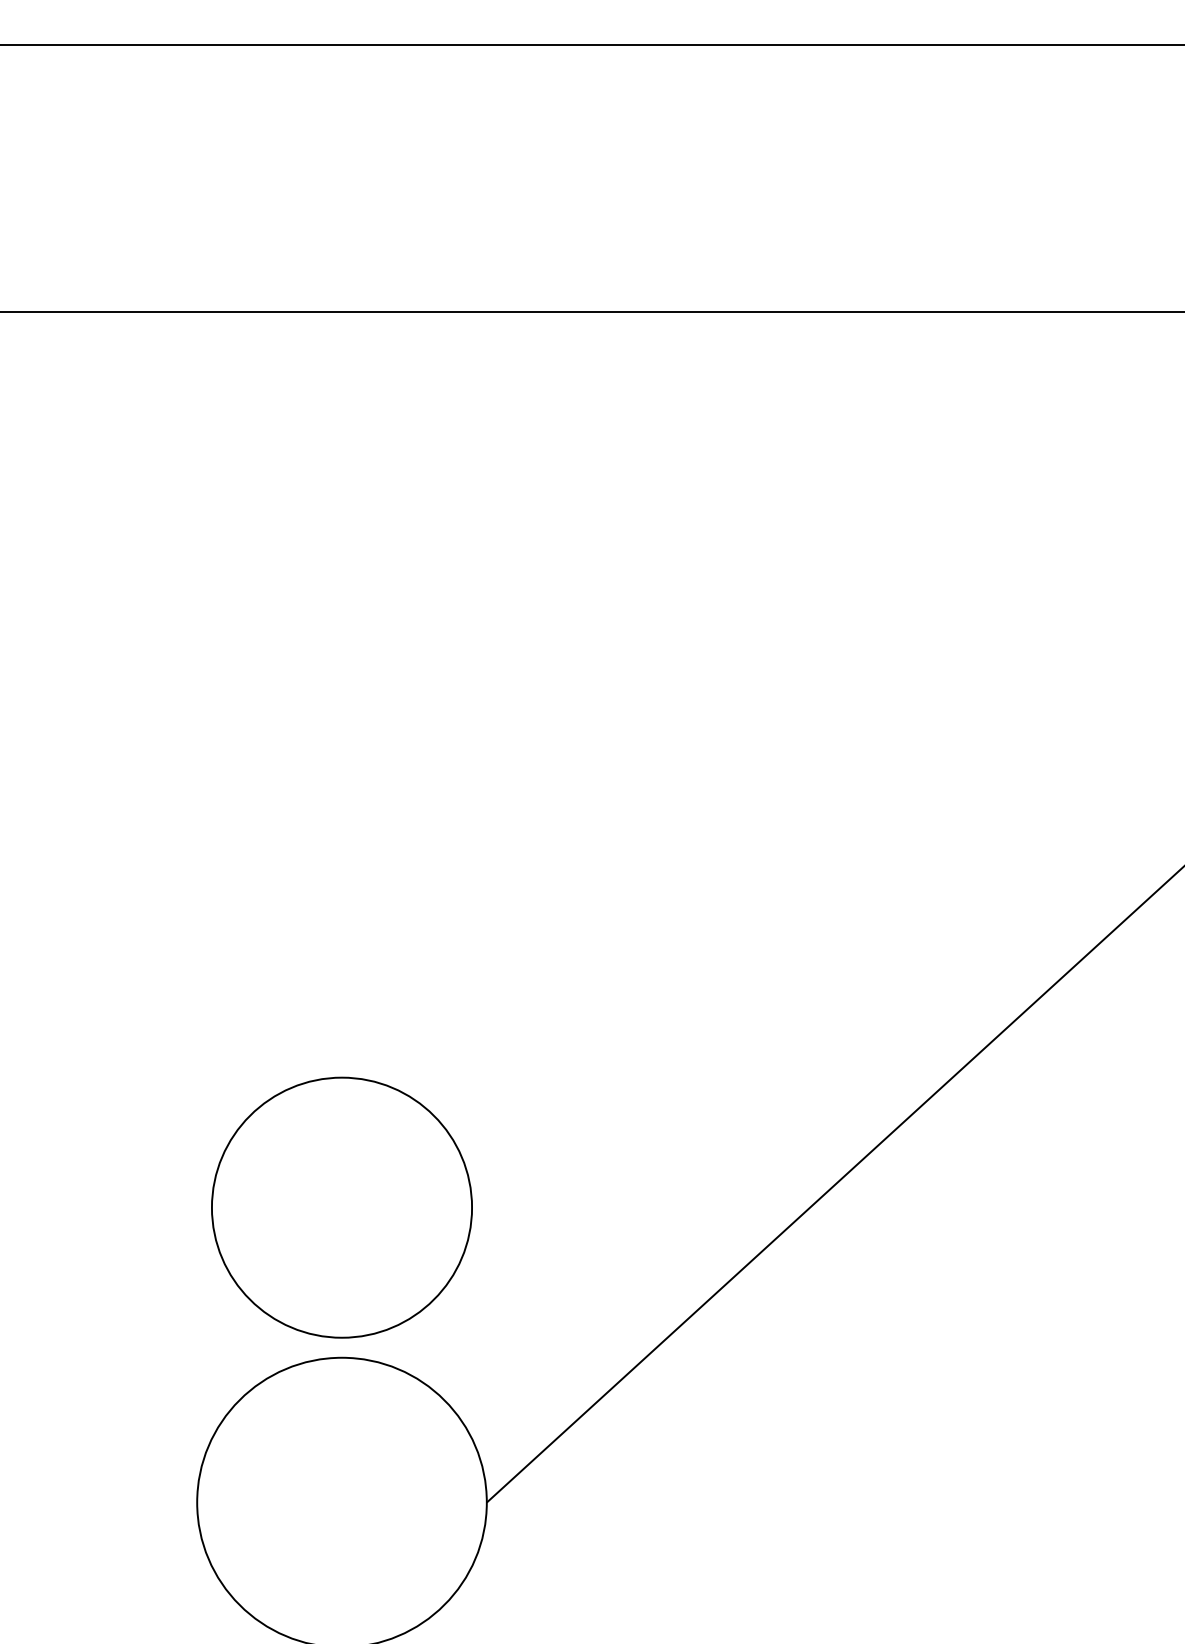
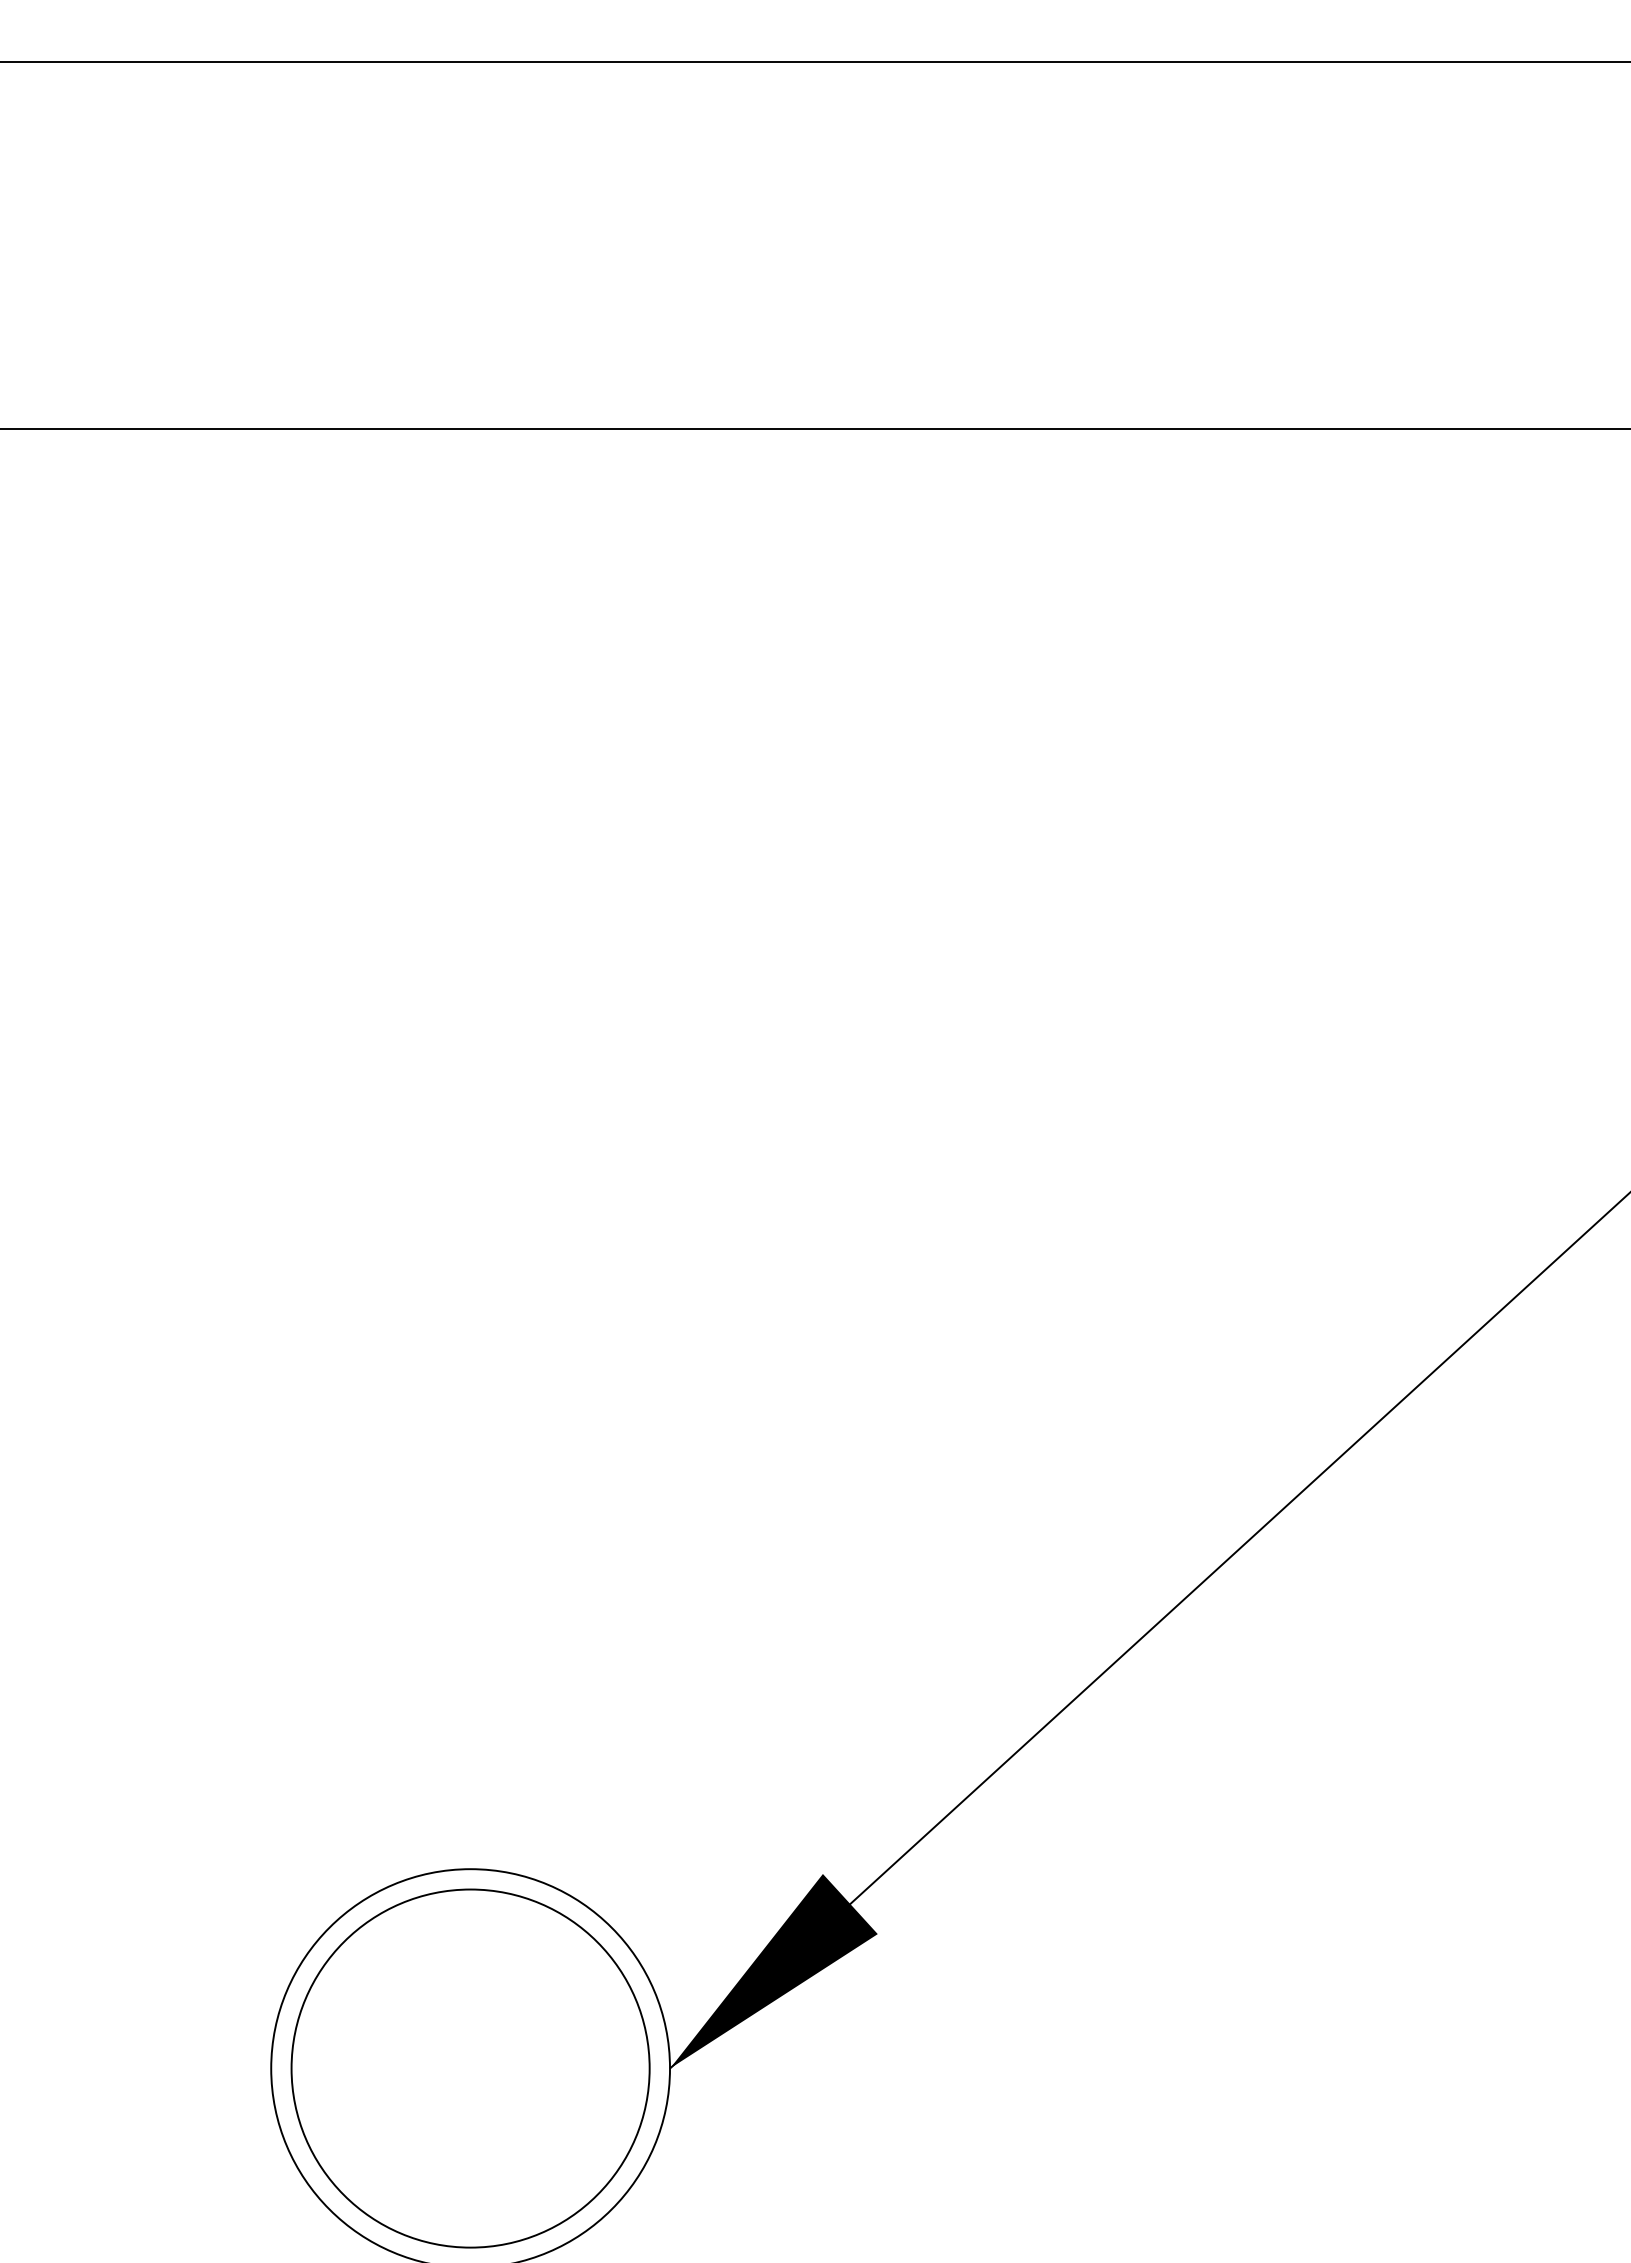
circle: (341, 1207) -> (470, 2068), moved
fill: (561, 1431) -> (773, 1970), added

